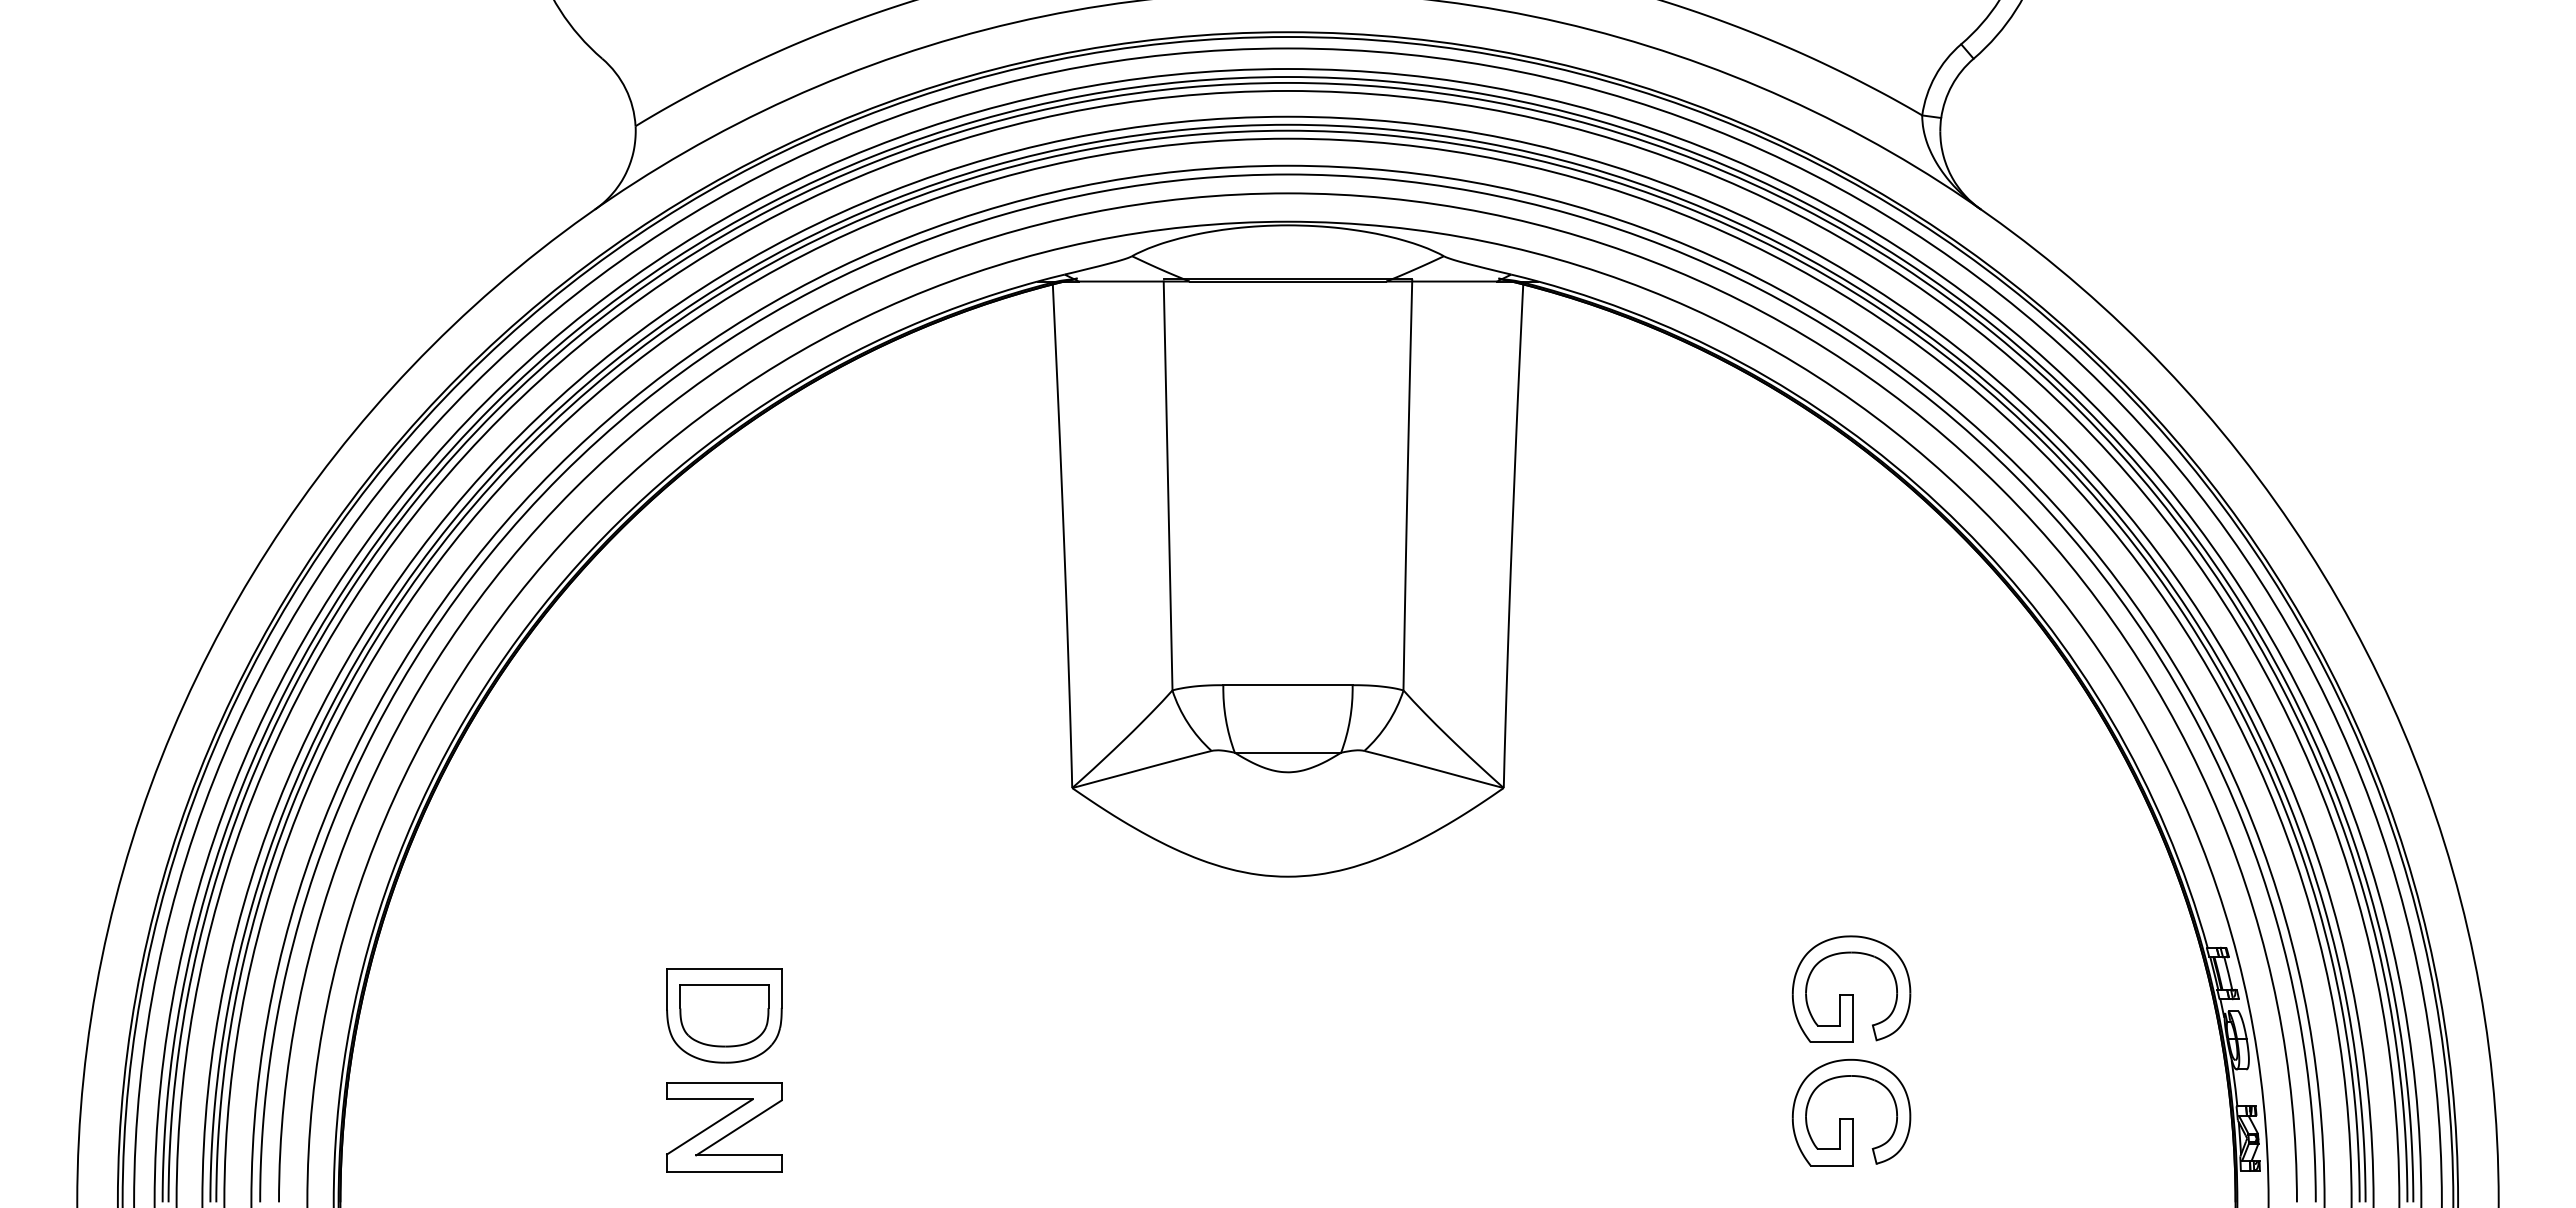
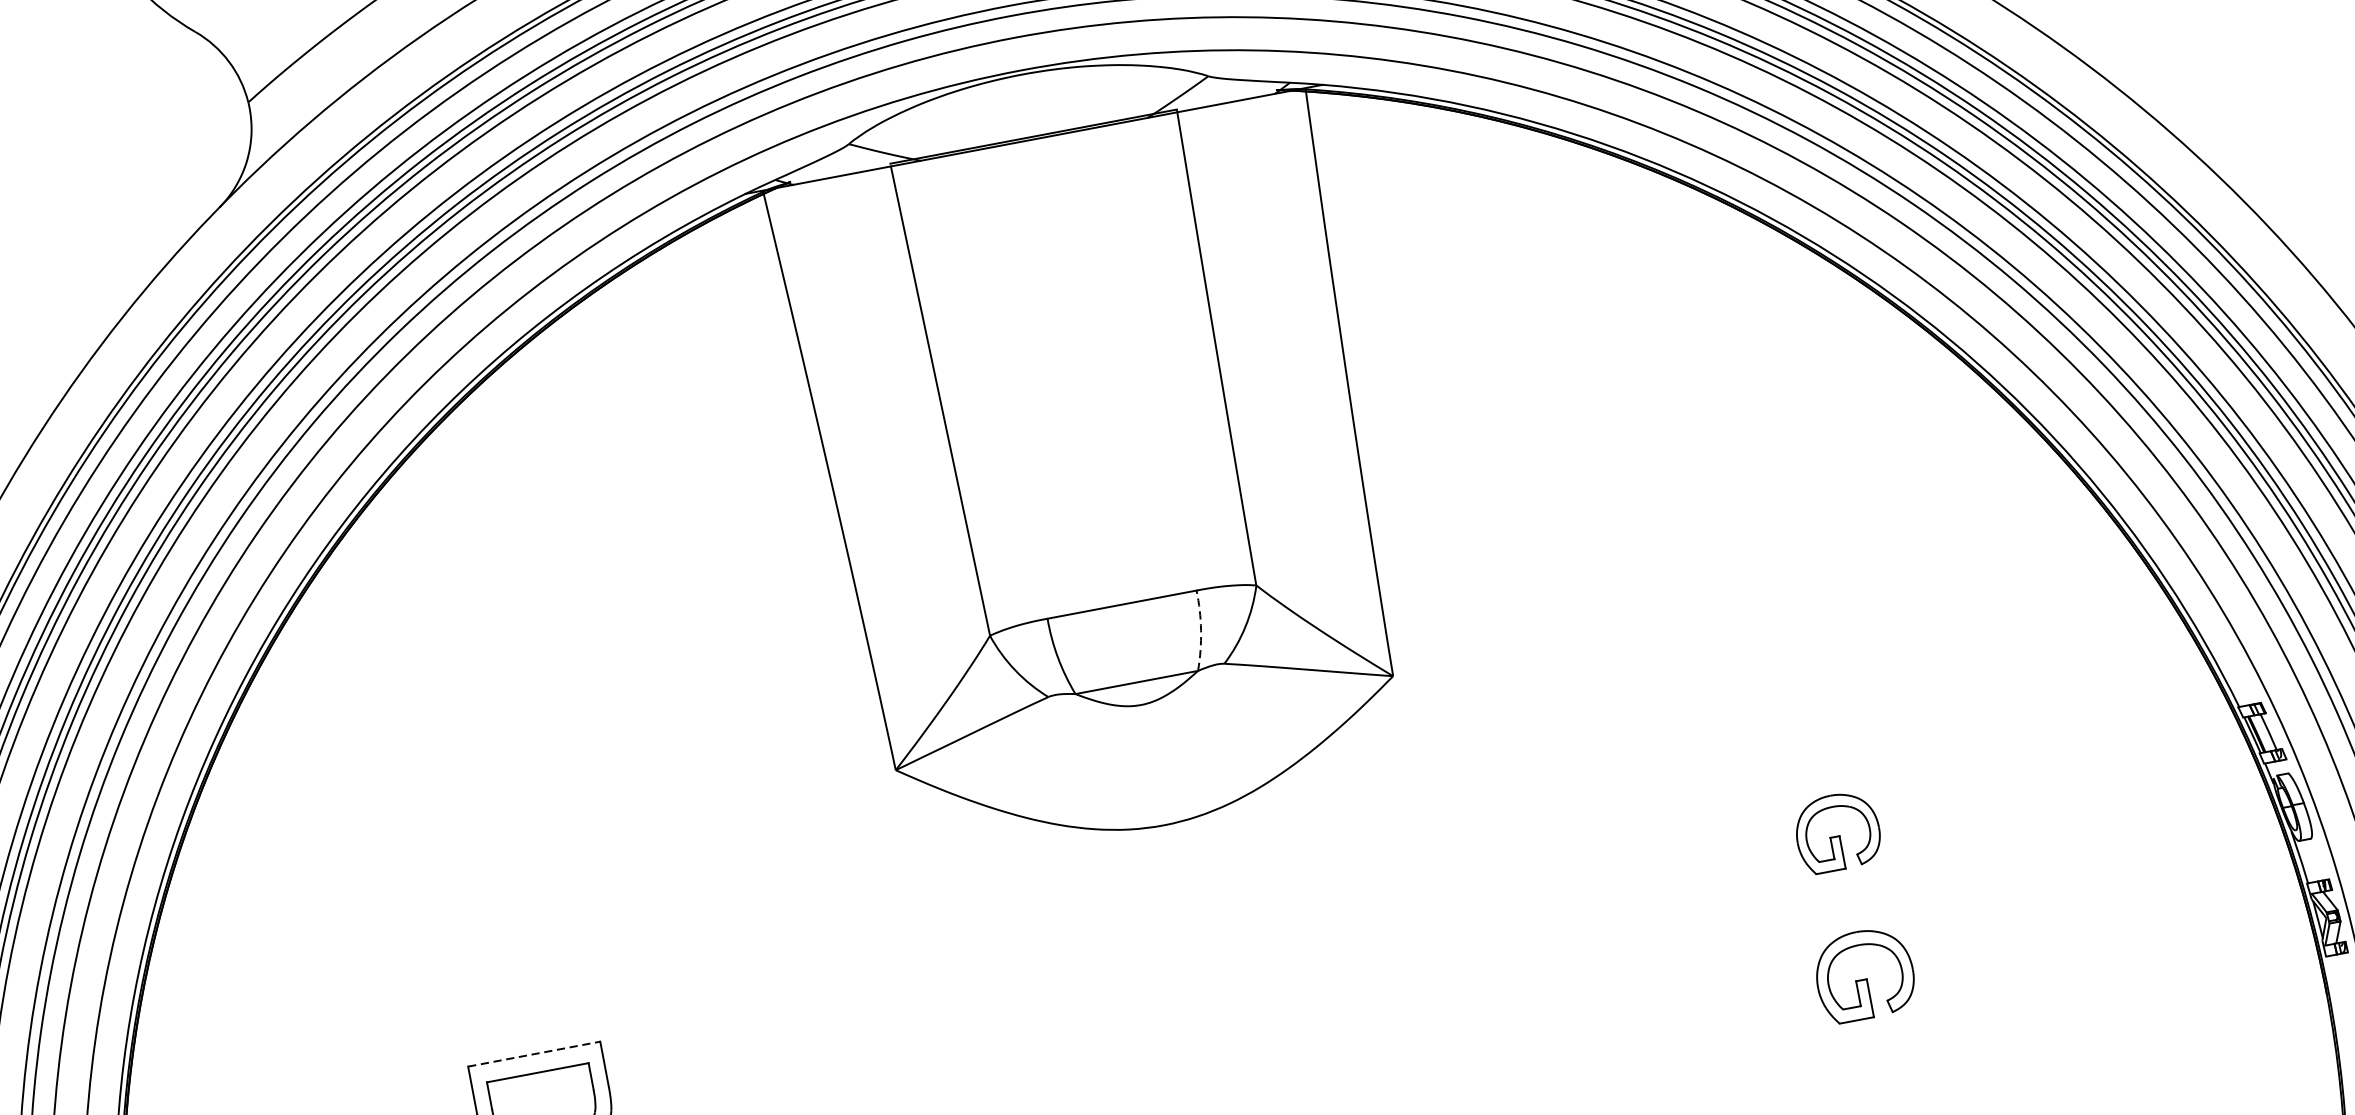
arc: (1350, 719) -> (1201, 630), solid -> dashed
line: (724, 968) -> (534, 1053), solid -> dashed
part: (1851, 988) -> (1837, 831), size x0.6
part: (1851, 1112) -> (1864, 974), size x0.7

